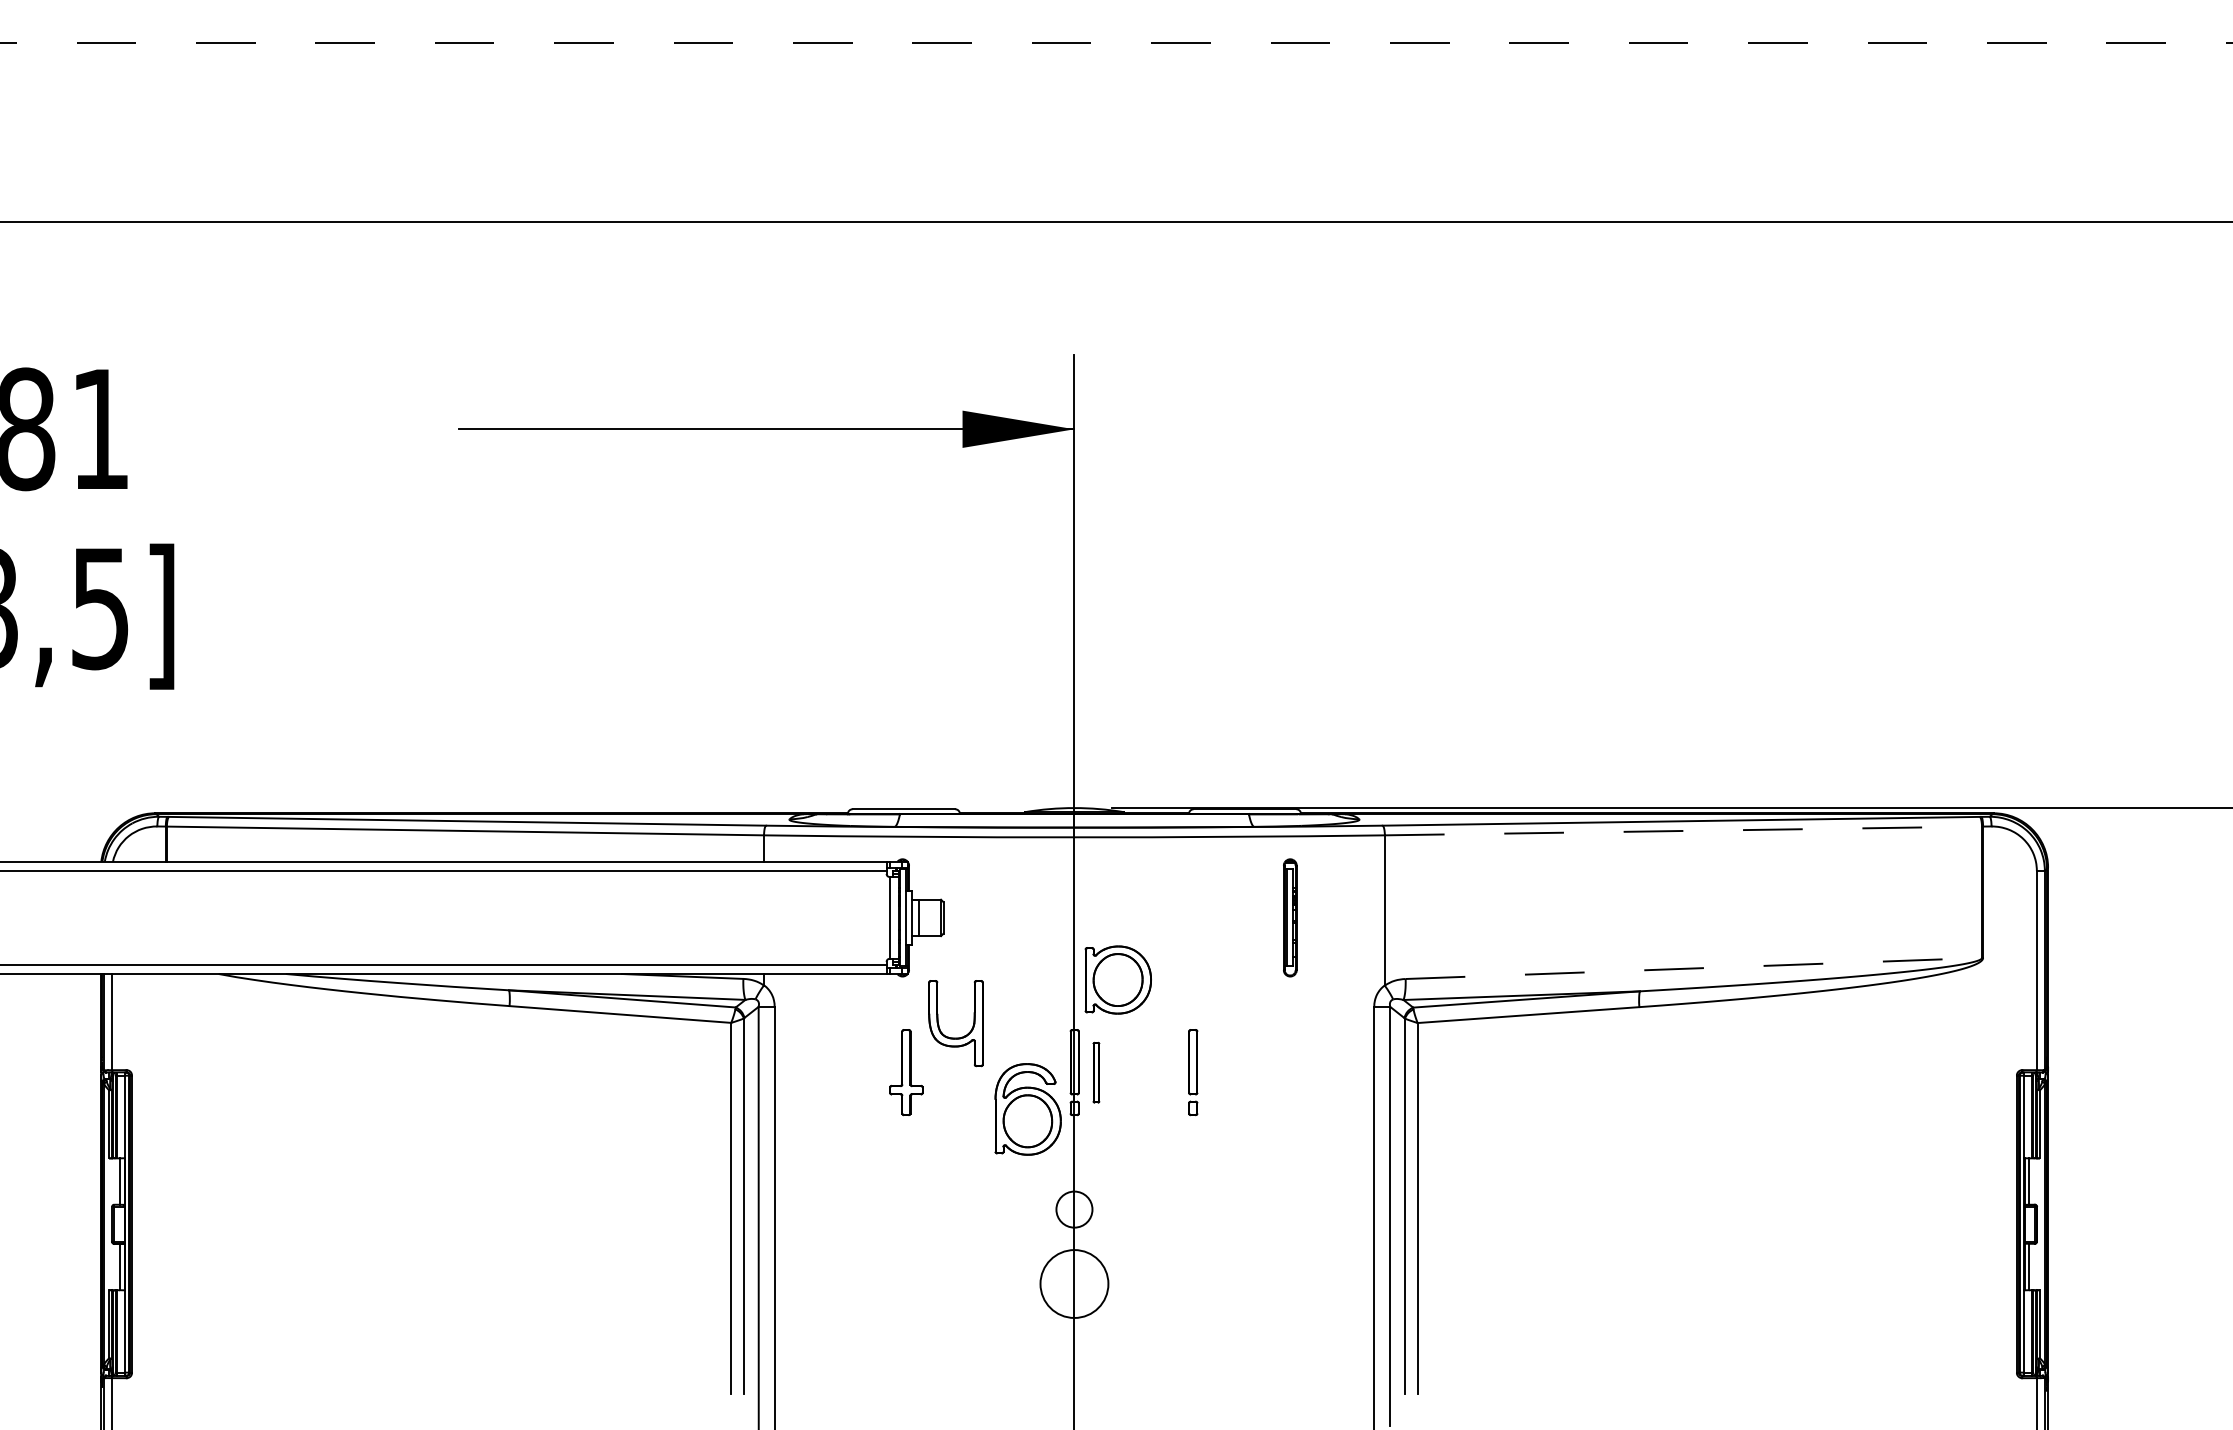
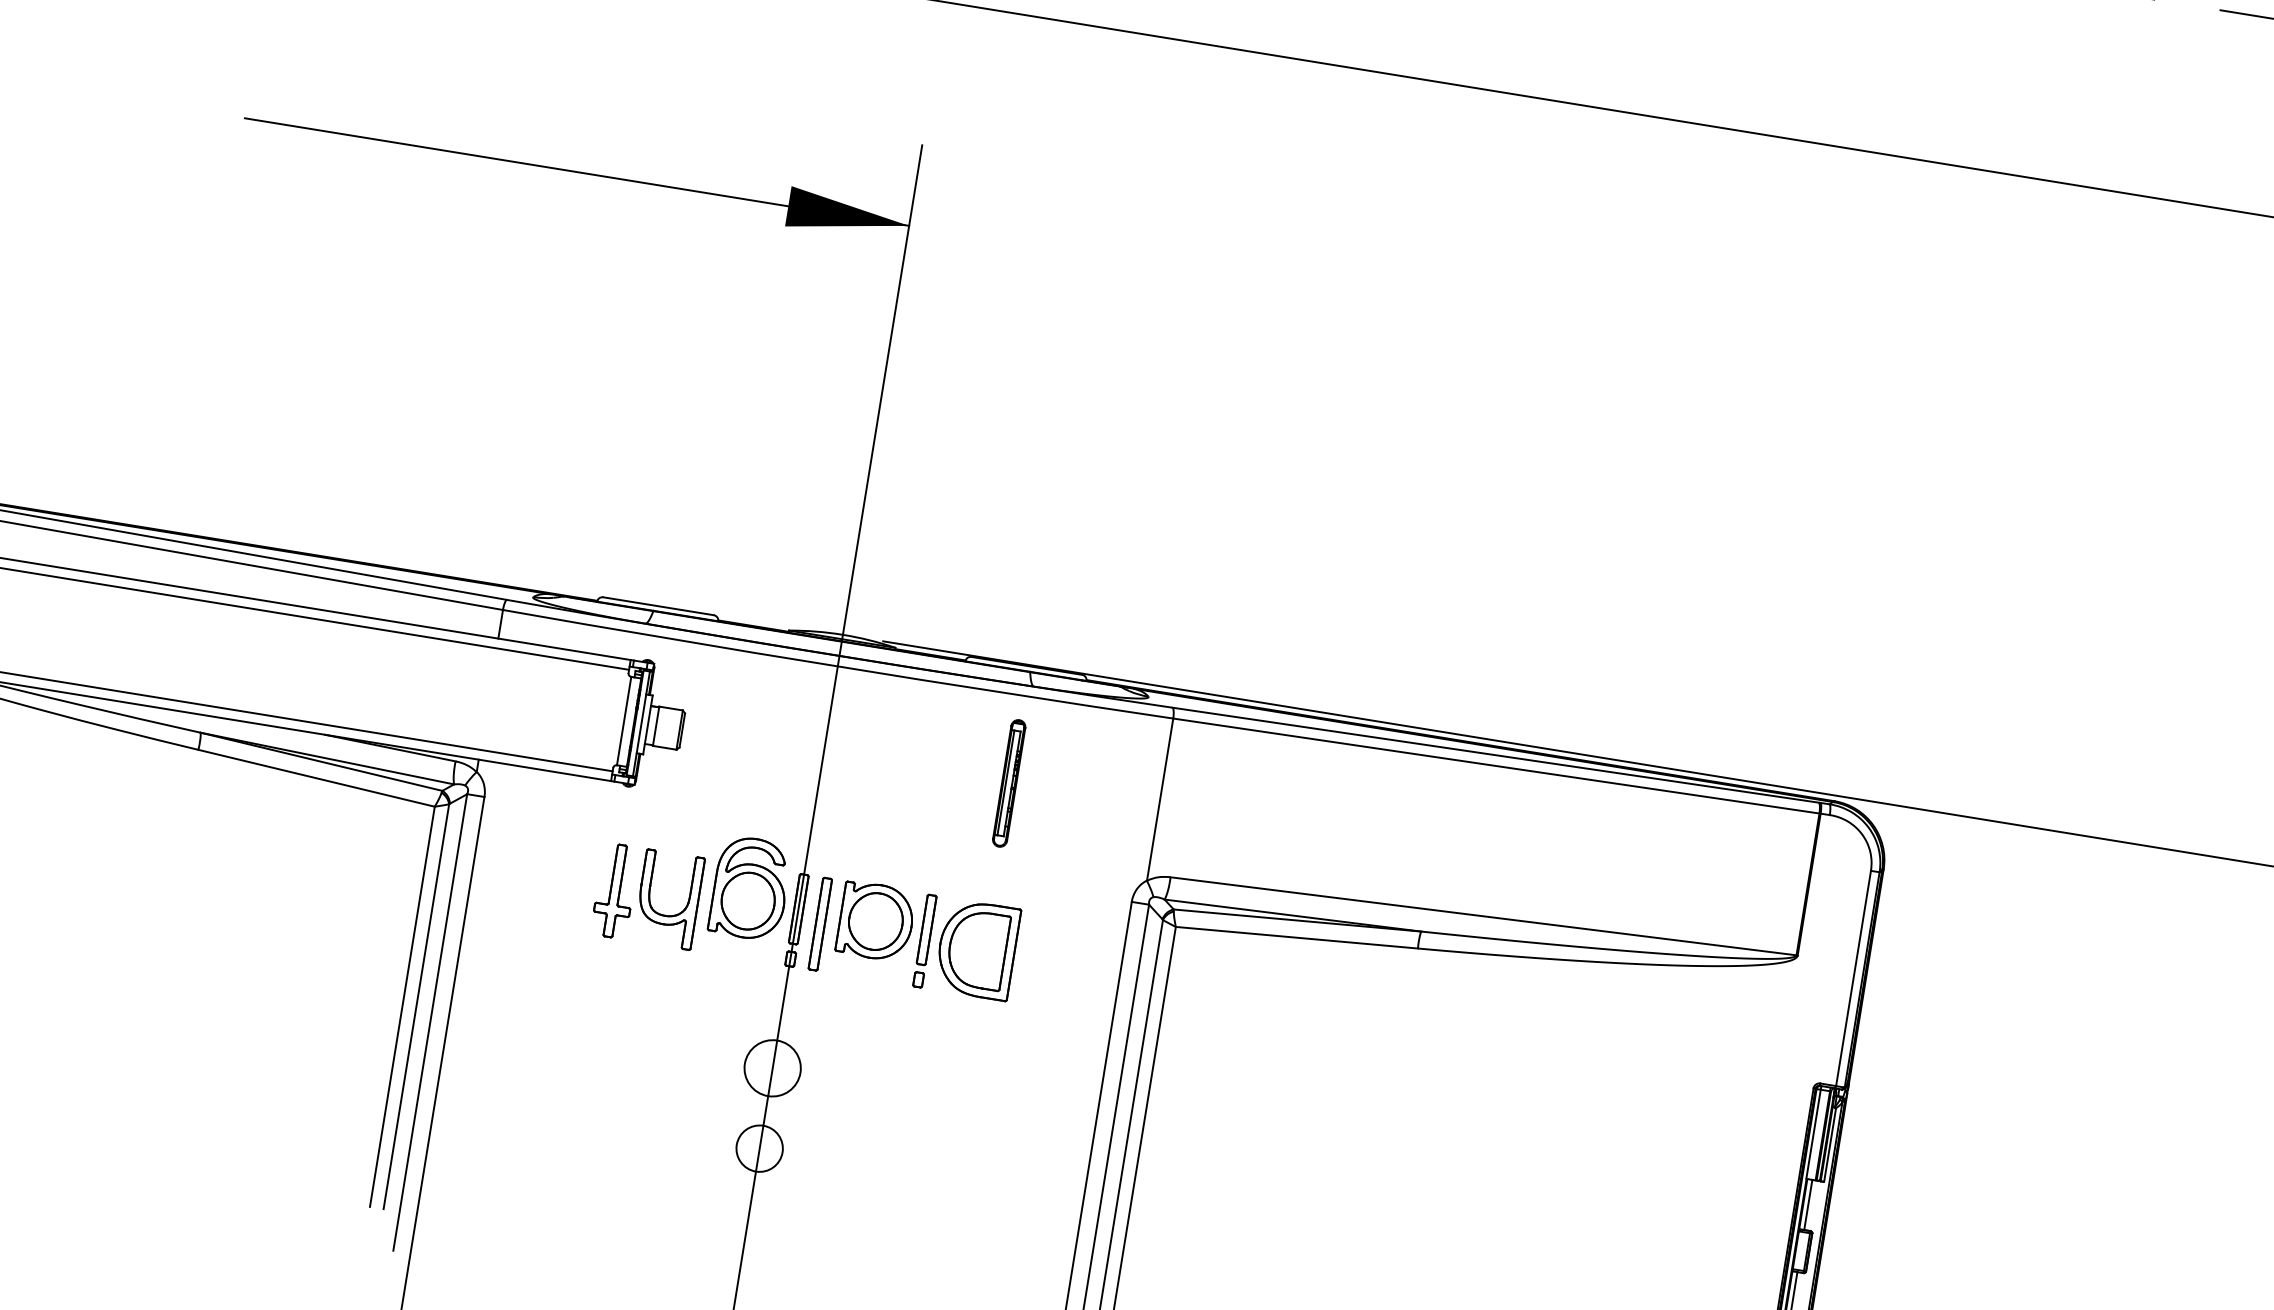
line: (1683, 830) -> (1496, 765), dashed -> solid
part: (1290, 917) -> (1009, 783), moved
line: (1694, 968) -> (1484, 916), dashed -> solid
part: (1117, 979) -> (875, 920), moved
part: (955, 1037) -> (665, 914), moved
part: (1096, 1072) -> (820, 924), size x1.43
part: (1241, 1072) -> (977, 949), added
part: (1027, 1109) -> (749, 888), moved
circle: (1074, 1209) -> (772, 1068), size x1.43
circle: (1074, 1283) -> (759, 1148), size x0.62

